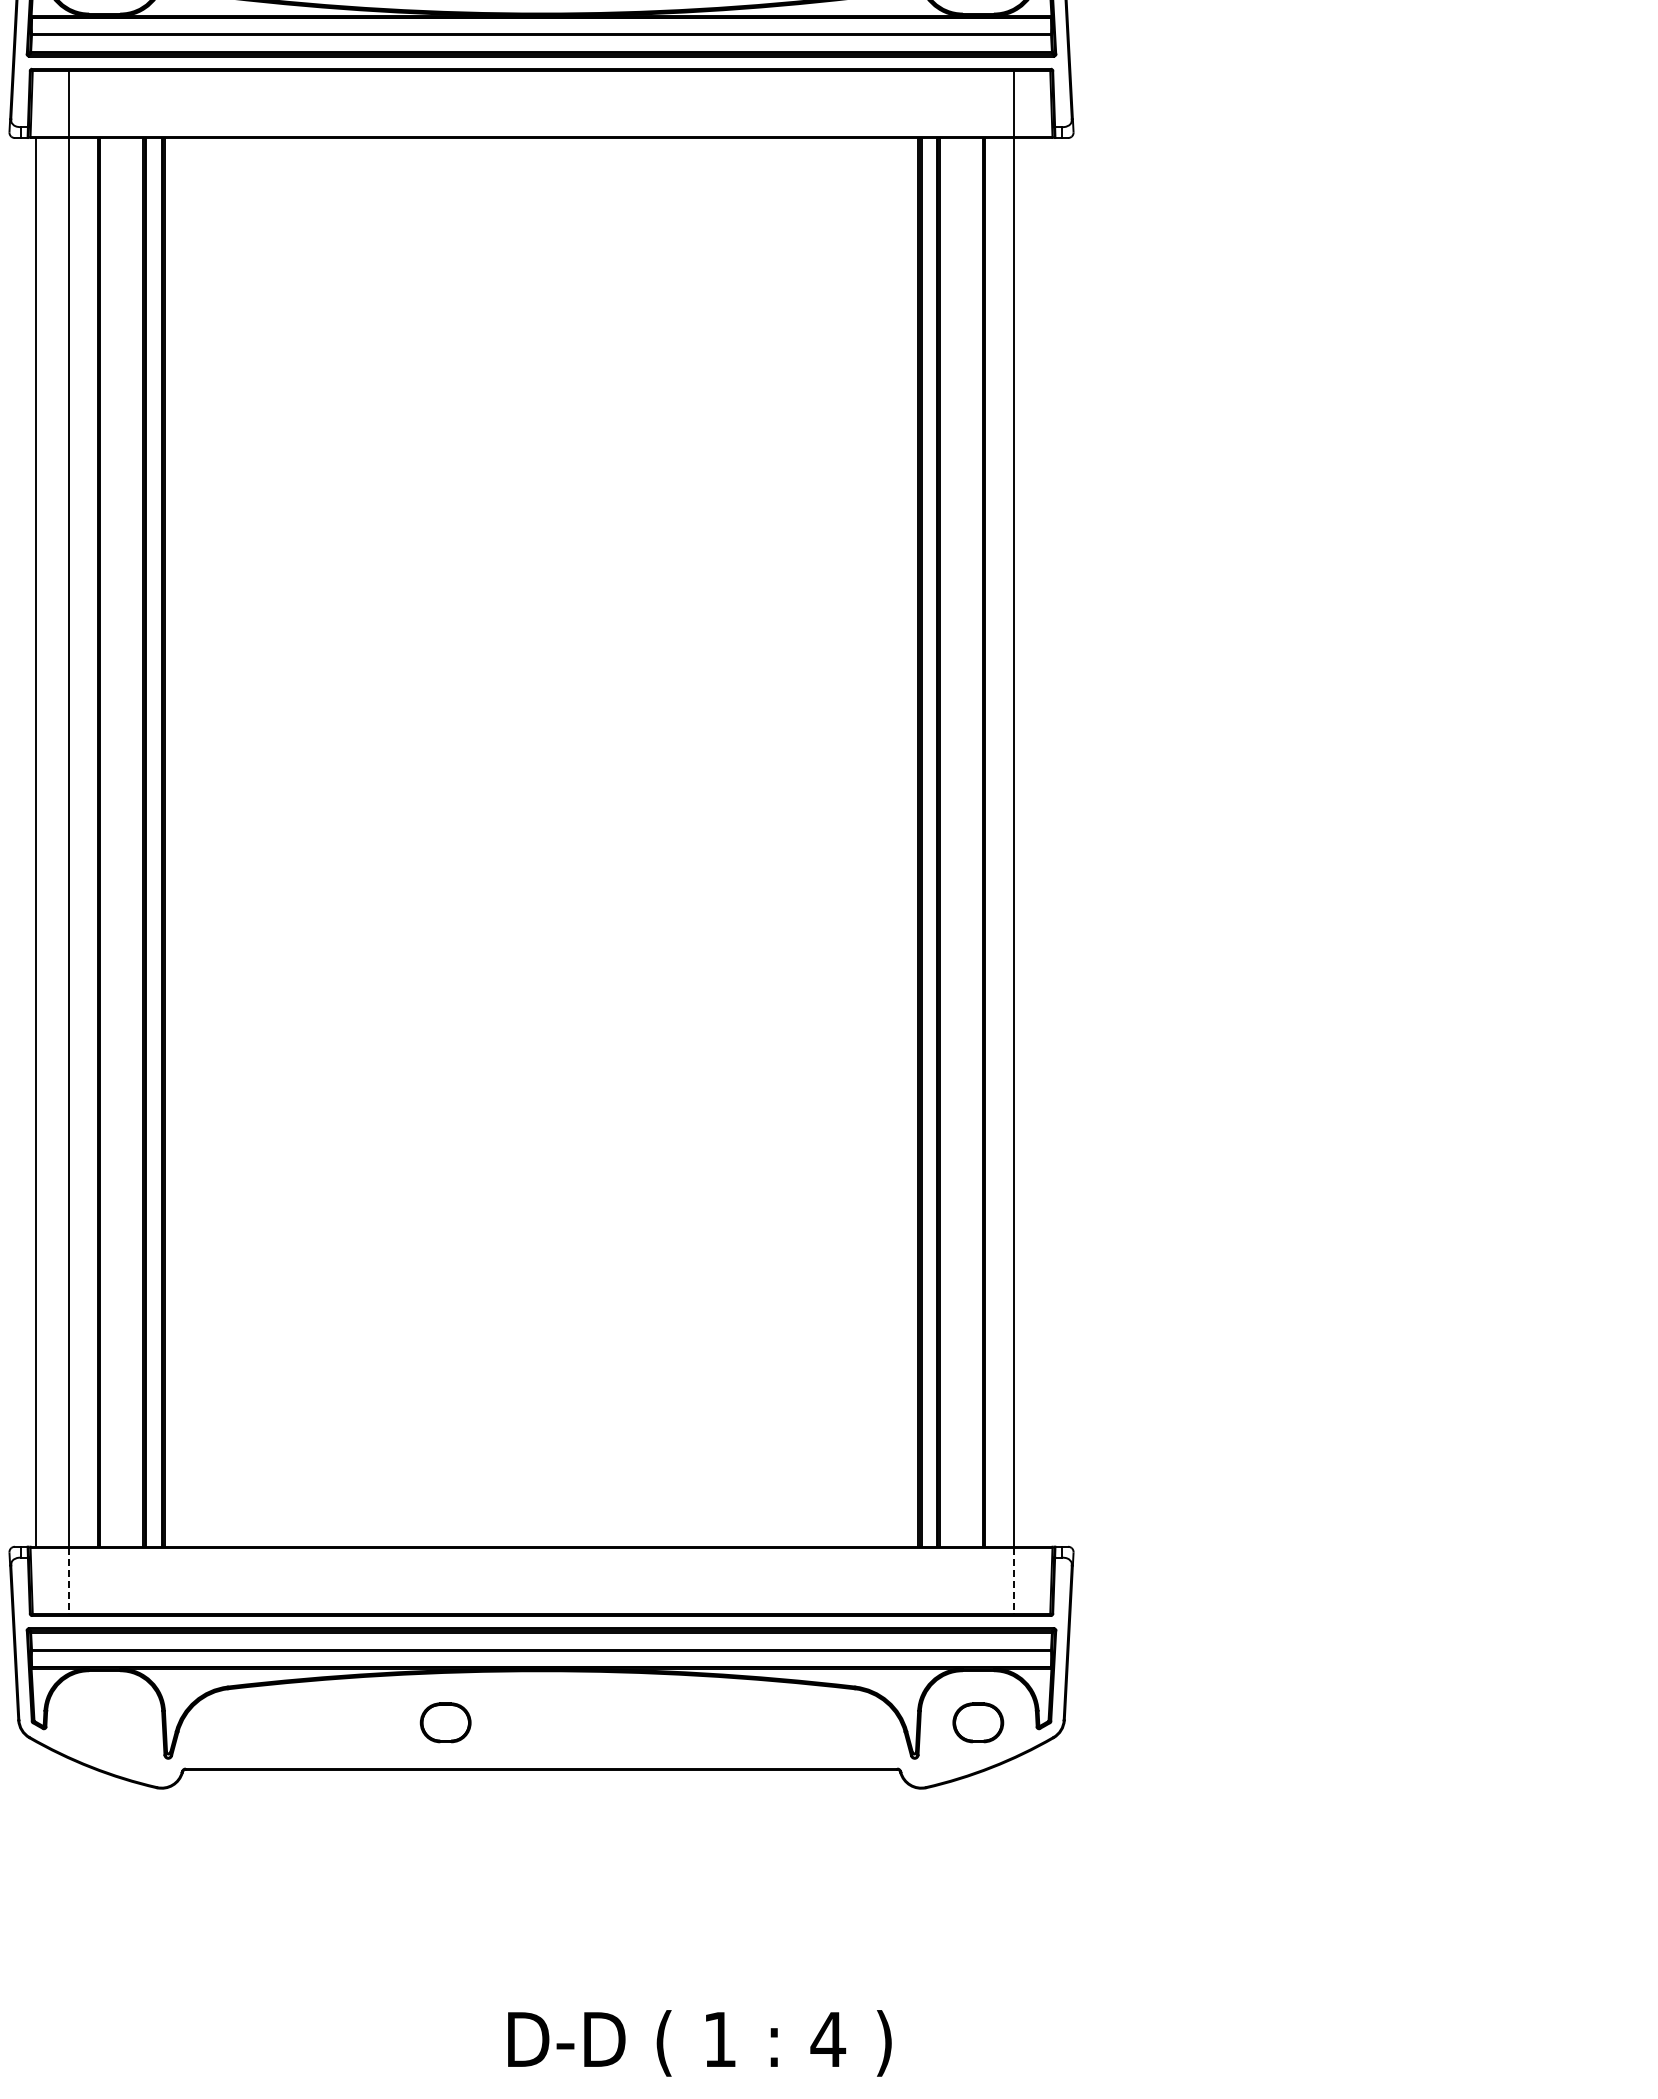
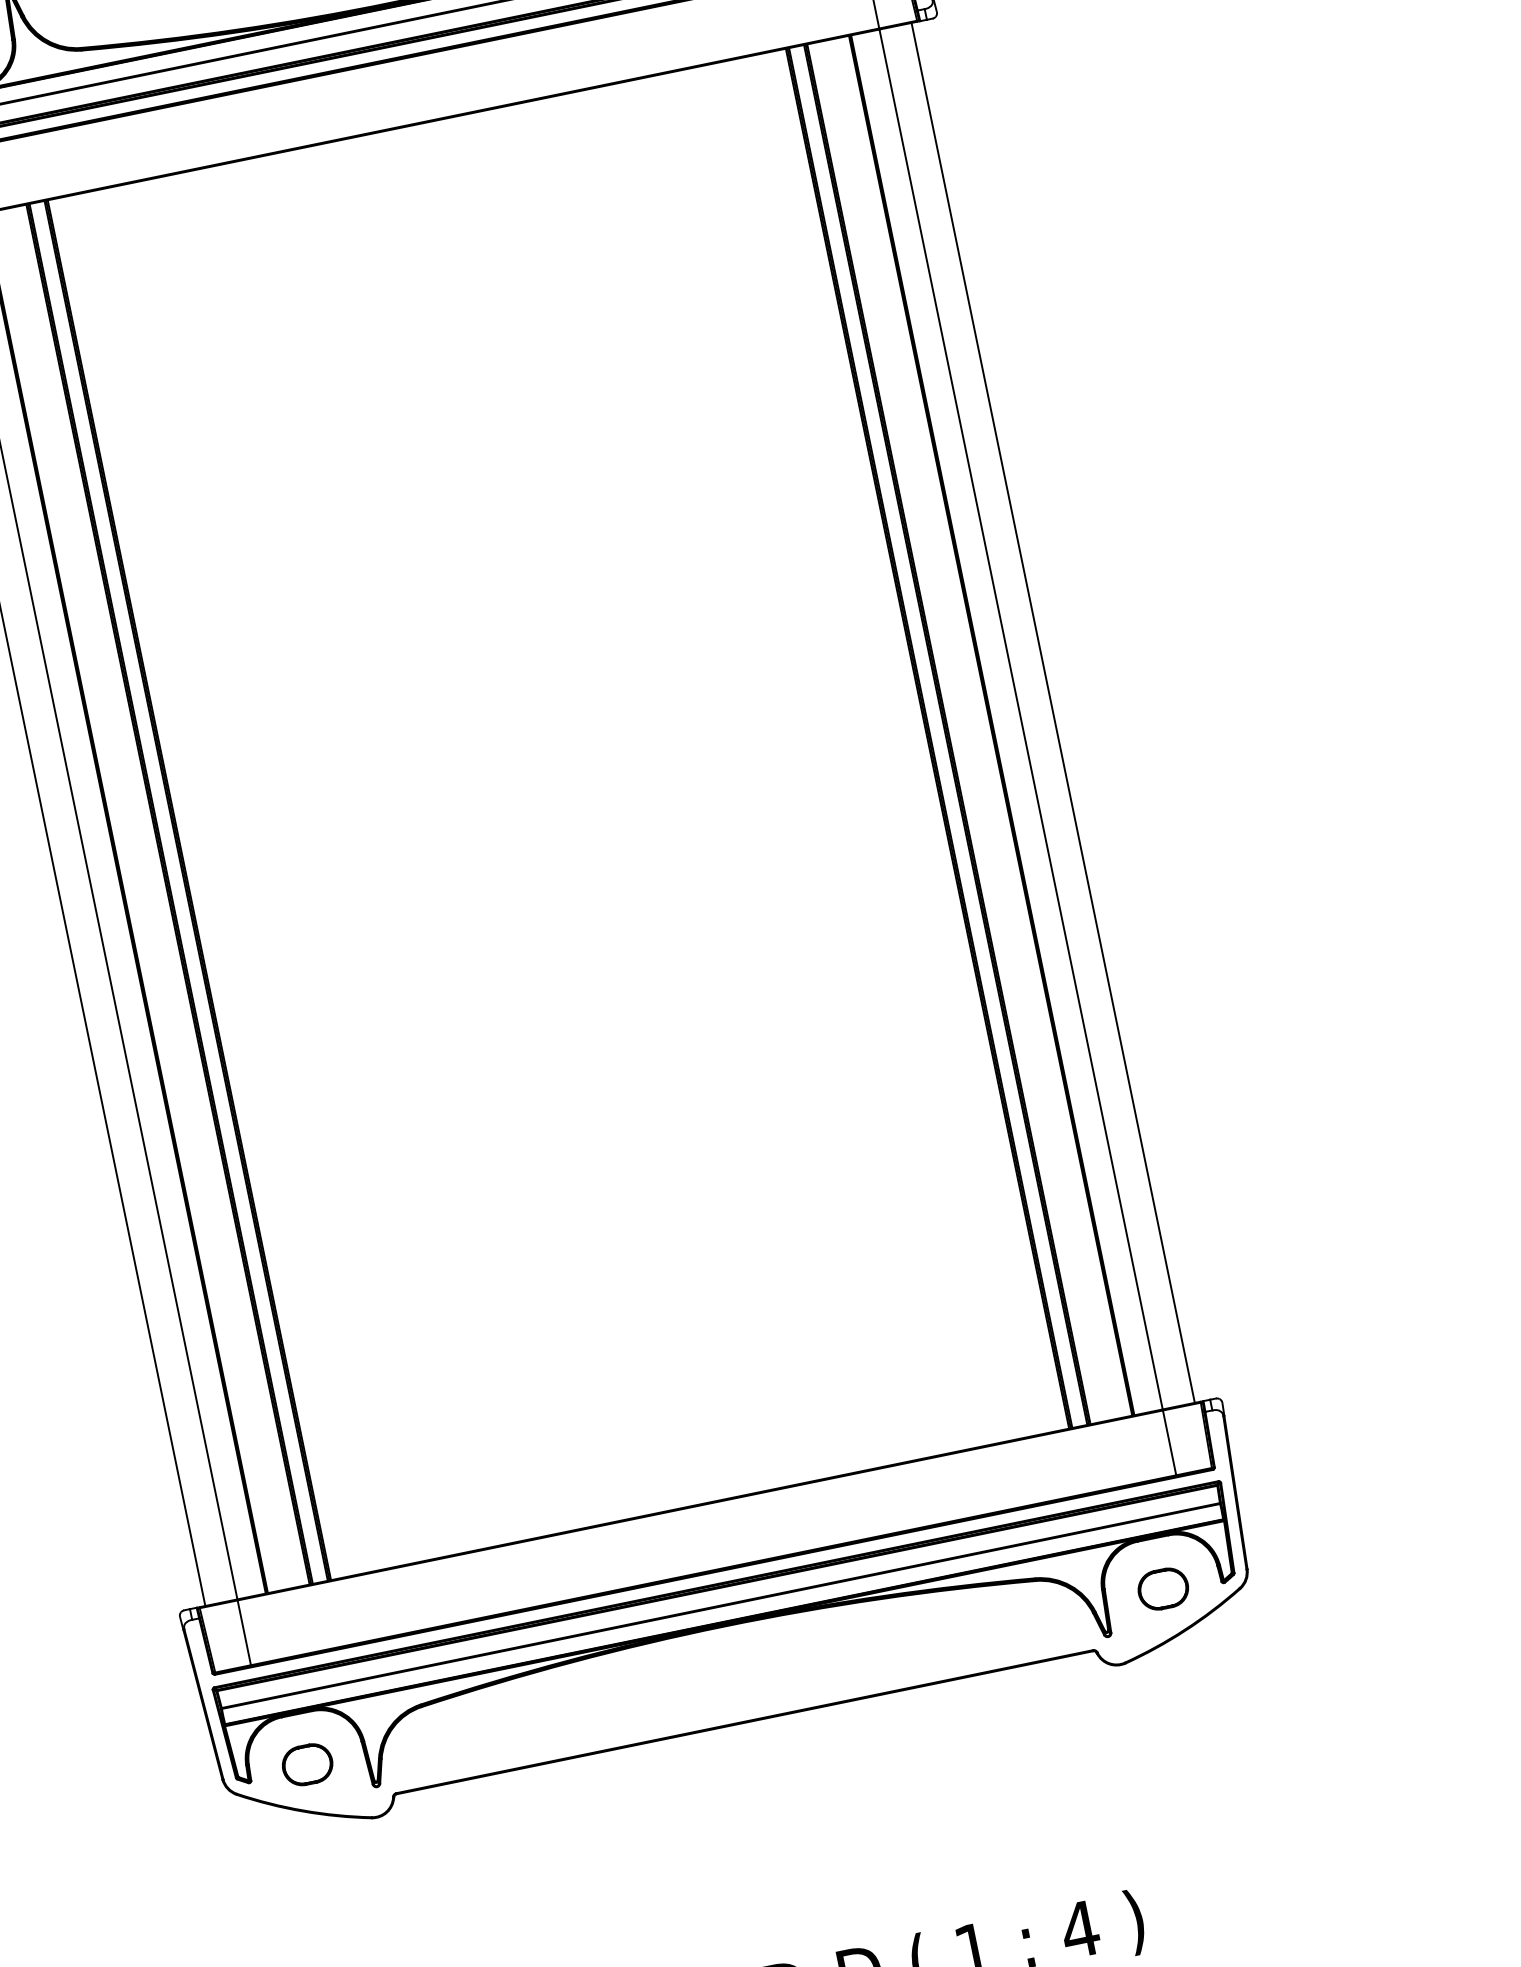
line: (1046, 842) -> (1053, 713), added
line: (69, 1581) -> (244, 1633), dashed -> solid
line: (1013, 1581) -> (1169, 1443), dashed -> solid
part: (445, 1722) -> (307, 1764), moved

